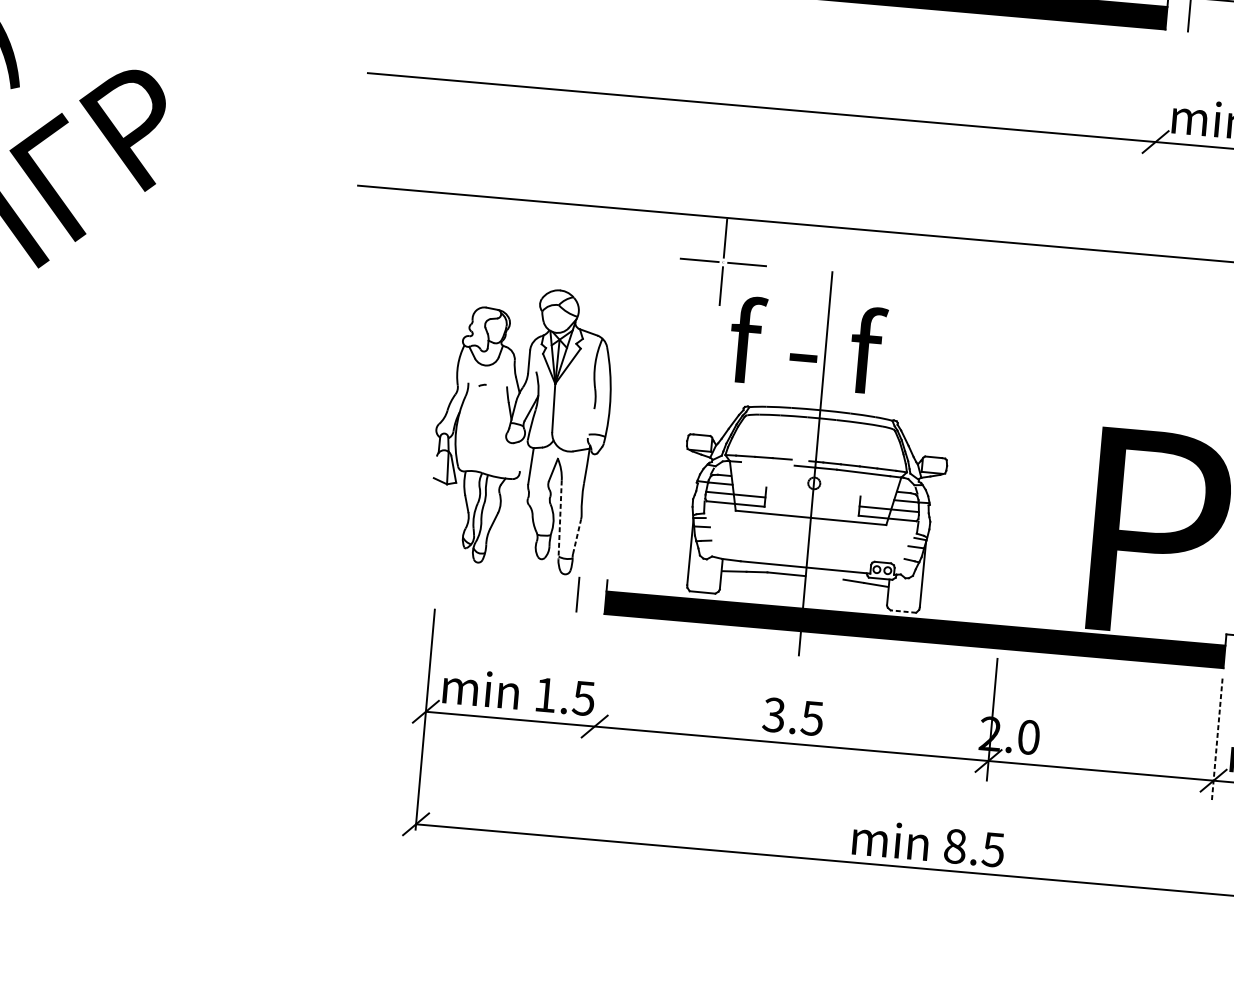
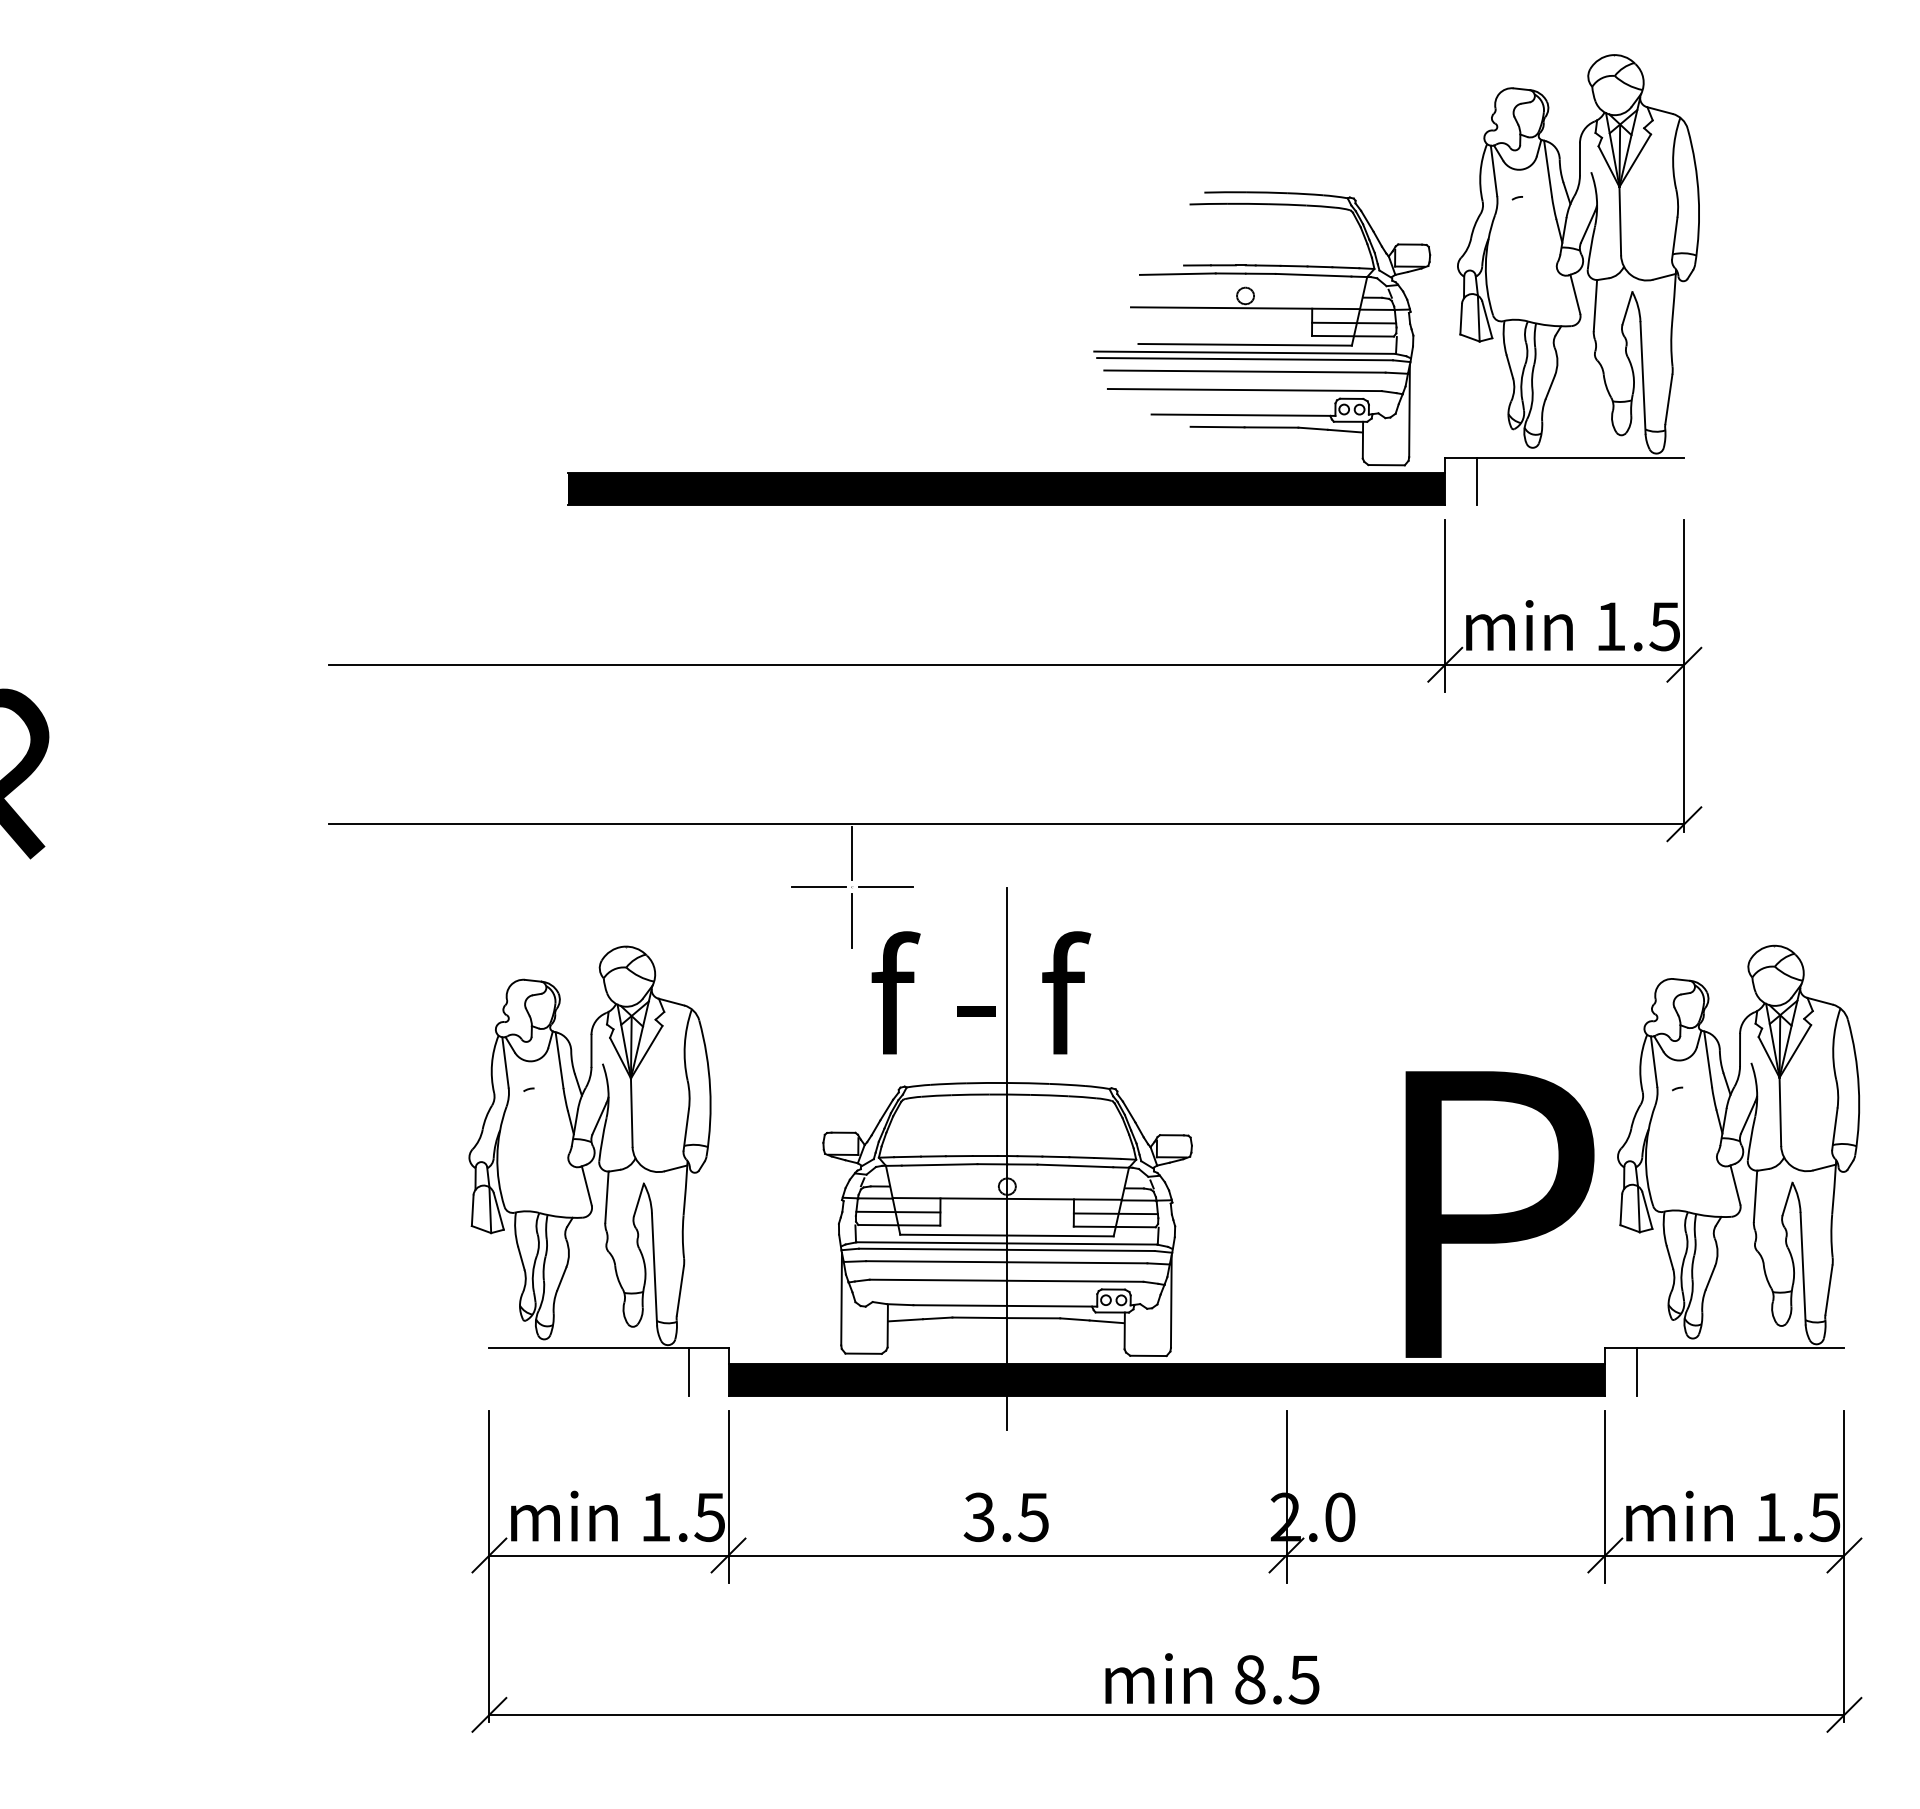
line: (1159, 100) -> (1445, 606), added
line: (467, 364) -> (505, 1062), added
line: (505, 366) -> (559, 1060), added
line: (590, 423) -> (685, 1129), added
line: (517, 456) -> (586, 1185), added
line: (800, 460) -> (984, 1156), added
line: (767, 463) -> (939, 1164), added
line: (435, 467) -> (472, 1210), added
line: (812, 491) -> (1006, 1198), added
line: (560, 520) -> (654, 1269), dashed -> solid
line: (810, 523) -> (1006, 1243), added
line: (809, 527) -> (1006, 1249), added
line: (577, 536) -> (680, 1290), dashed -> solid
line: (809, 536) -> (1006, 1262), added
line: (807, 549) -> (1006, 1280), added
line: (522, 573) -> (608, 1348), added
line: (824, 578) -> (1033, 1318), added
line: (902, 611) -> (1147, 1355), dashed -> solid
line: (598, 684) -> (728, 1496), added
line: (1217, 739) -> (1605, 1497), dashed -> solid

